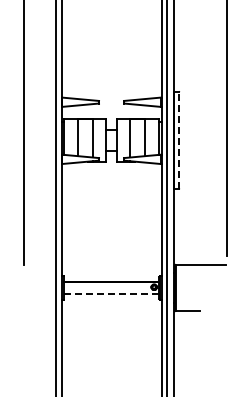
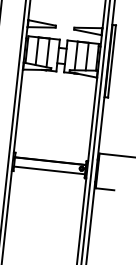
line: (178, 140) -> (111, 61), dashed -> solid
line: (111, 294) -> (49, 170), dashed -> solid

